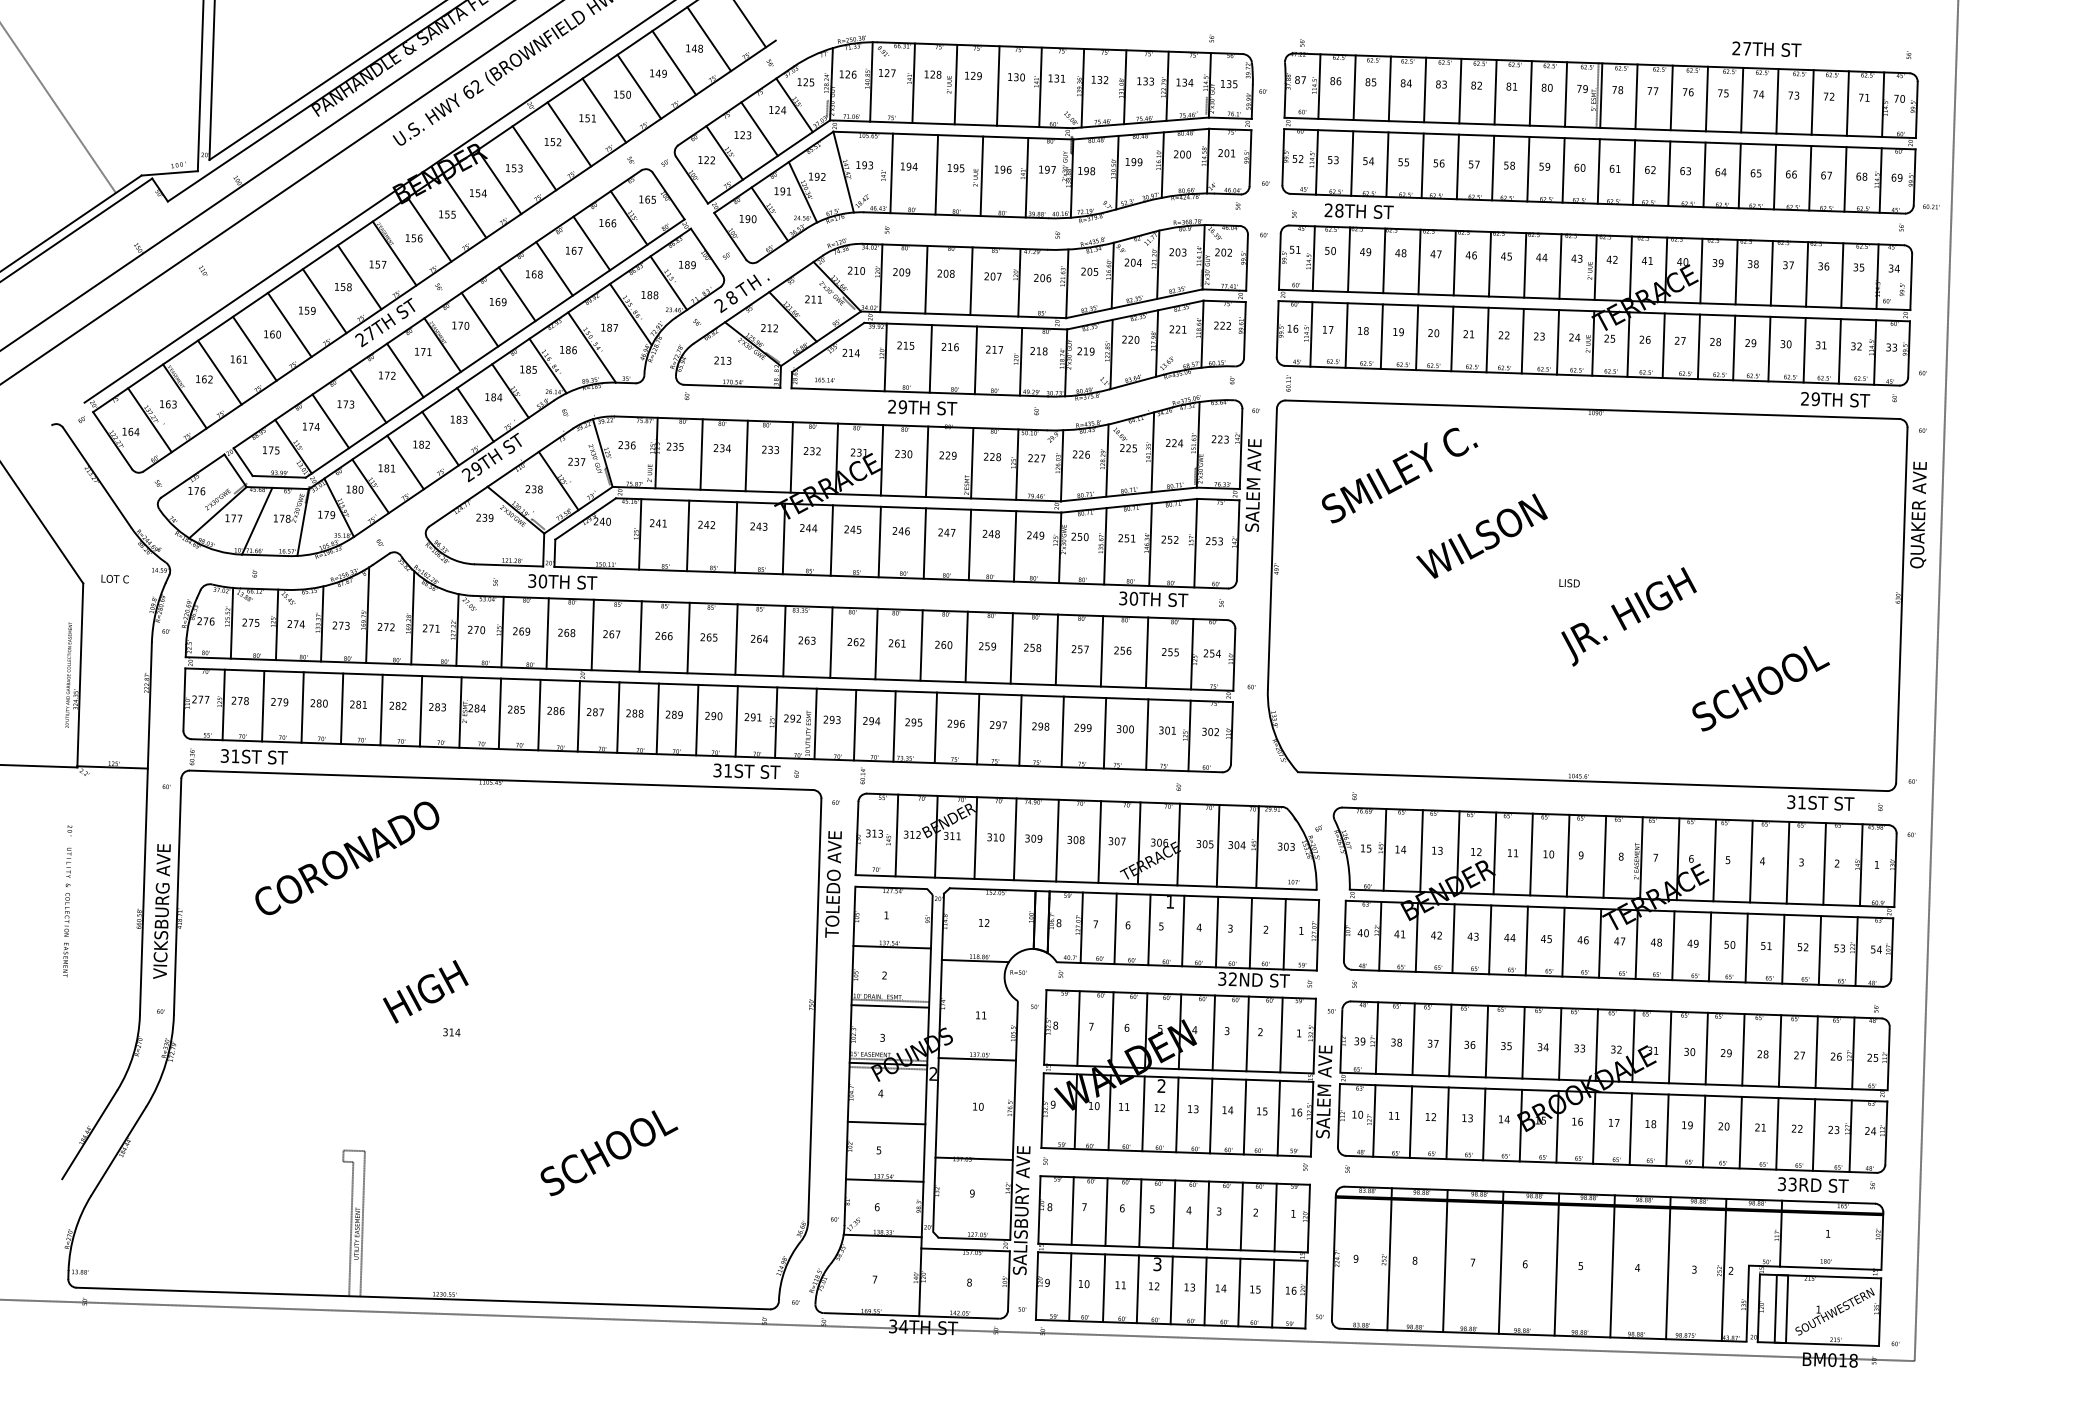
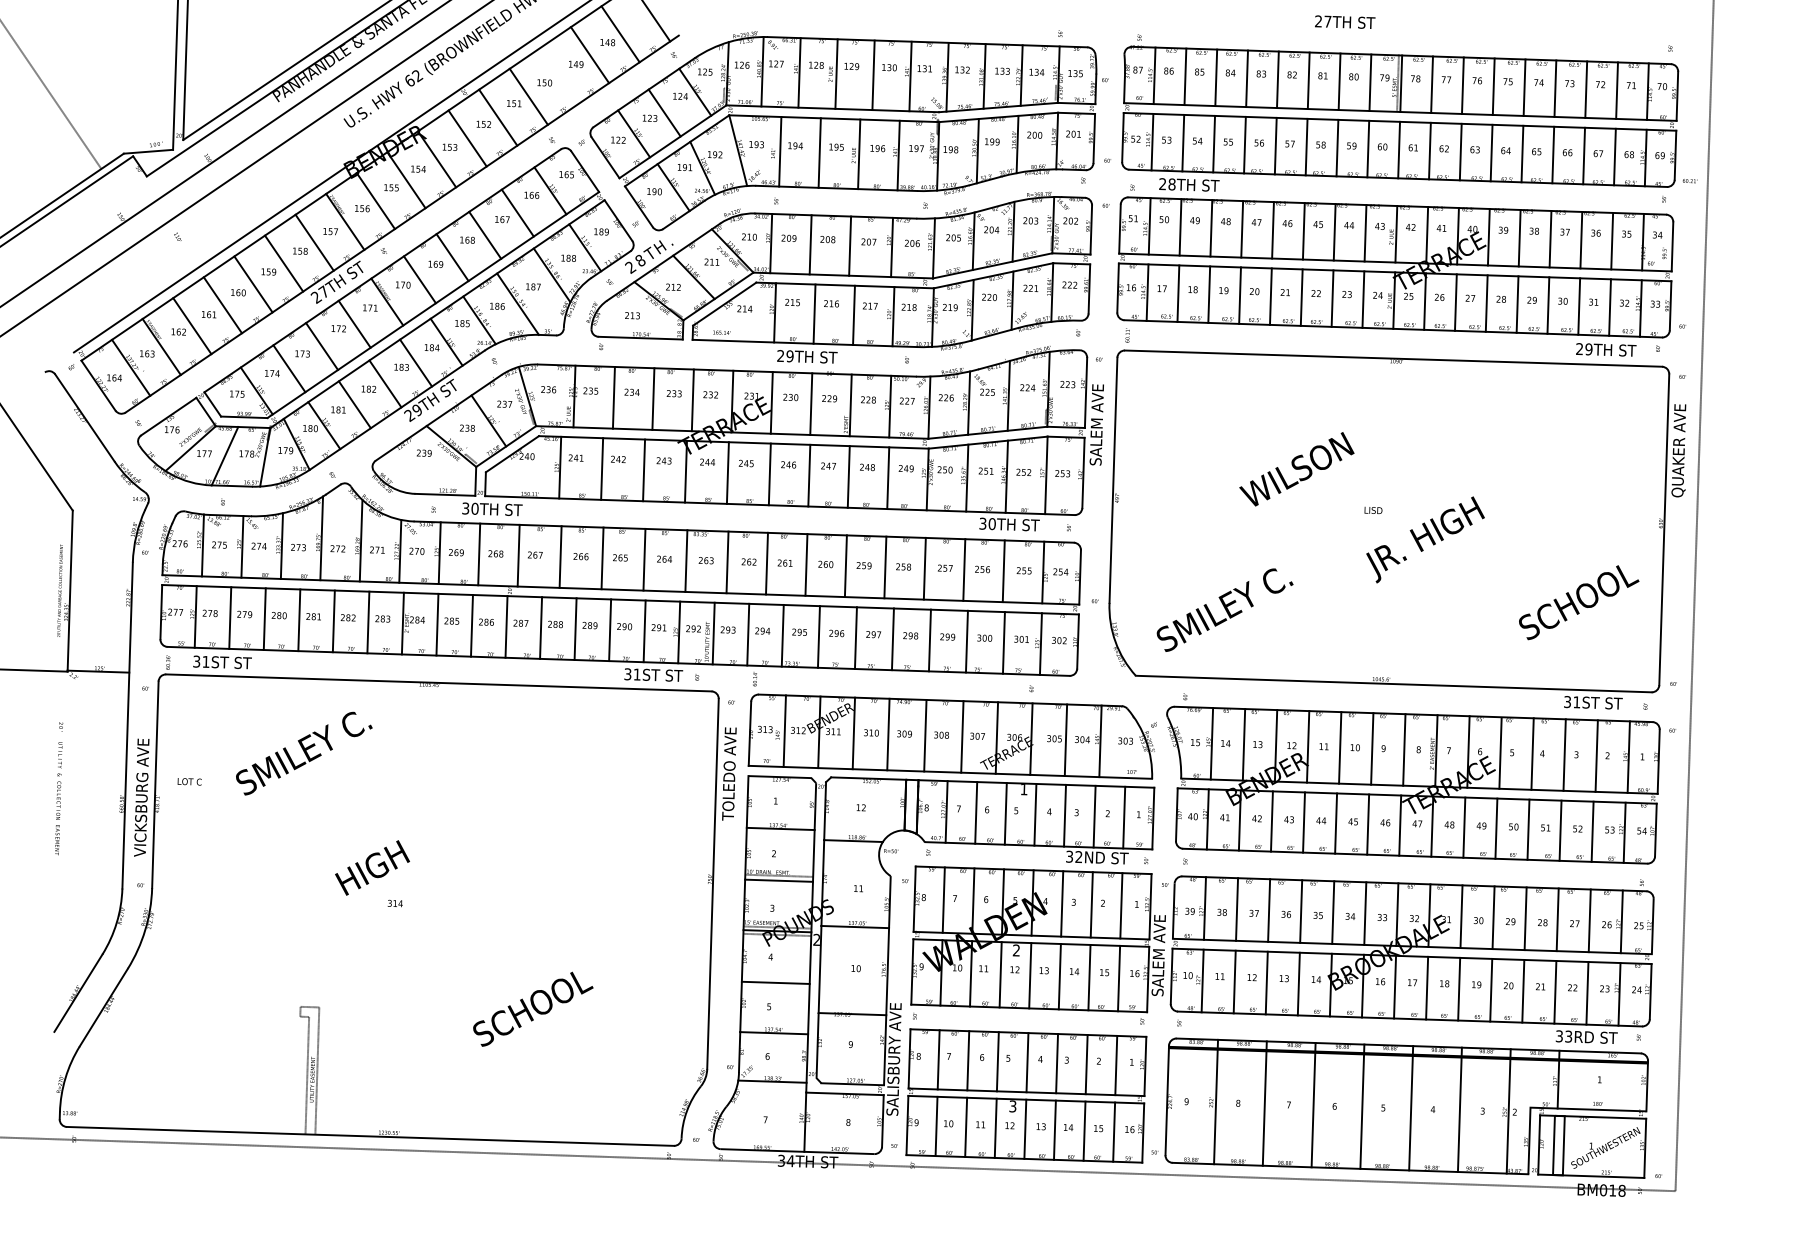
text: (1767, 48) -> (1345, 21), moved
line: (639, 87) -> (559, 76), removed
text: (1399, 474) -> (1224, 609), moved
text: (114, 578) -> (189, 781), moved
text: (1761, 688) -> (1579, 602), moved
text: (346, 857) -> (303, 750), CORONADO -> SMILEY C.

